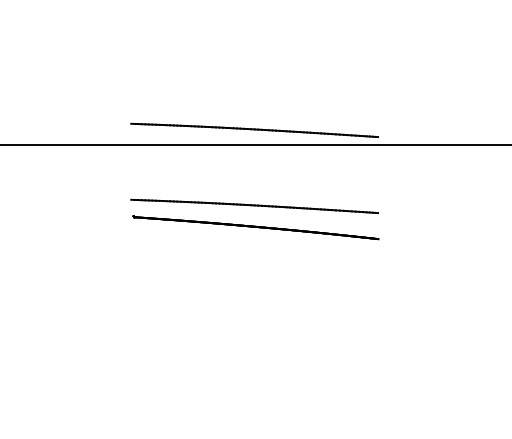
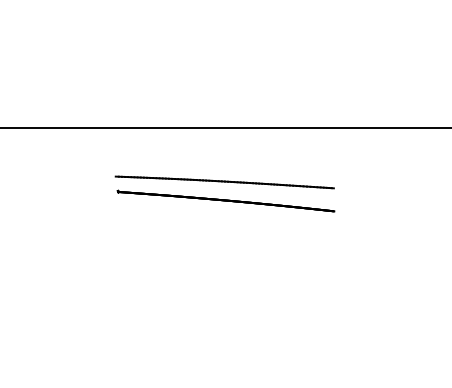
part: (254, 129) -> (224, 114), removed

